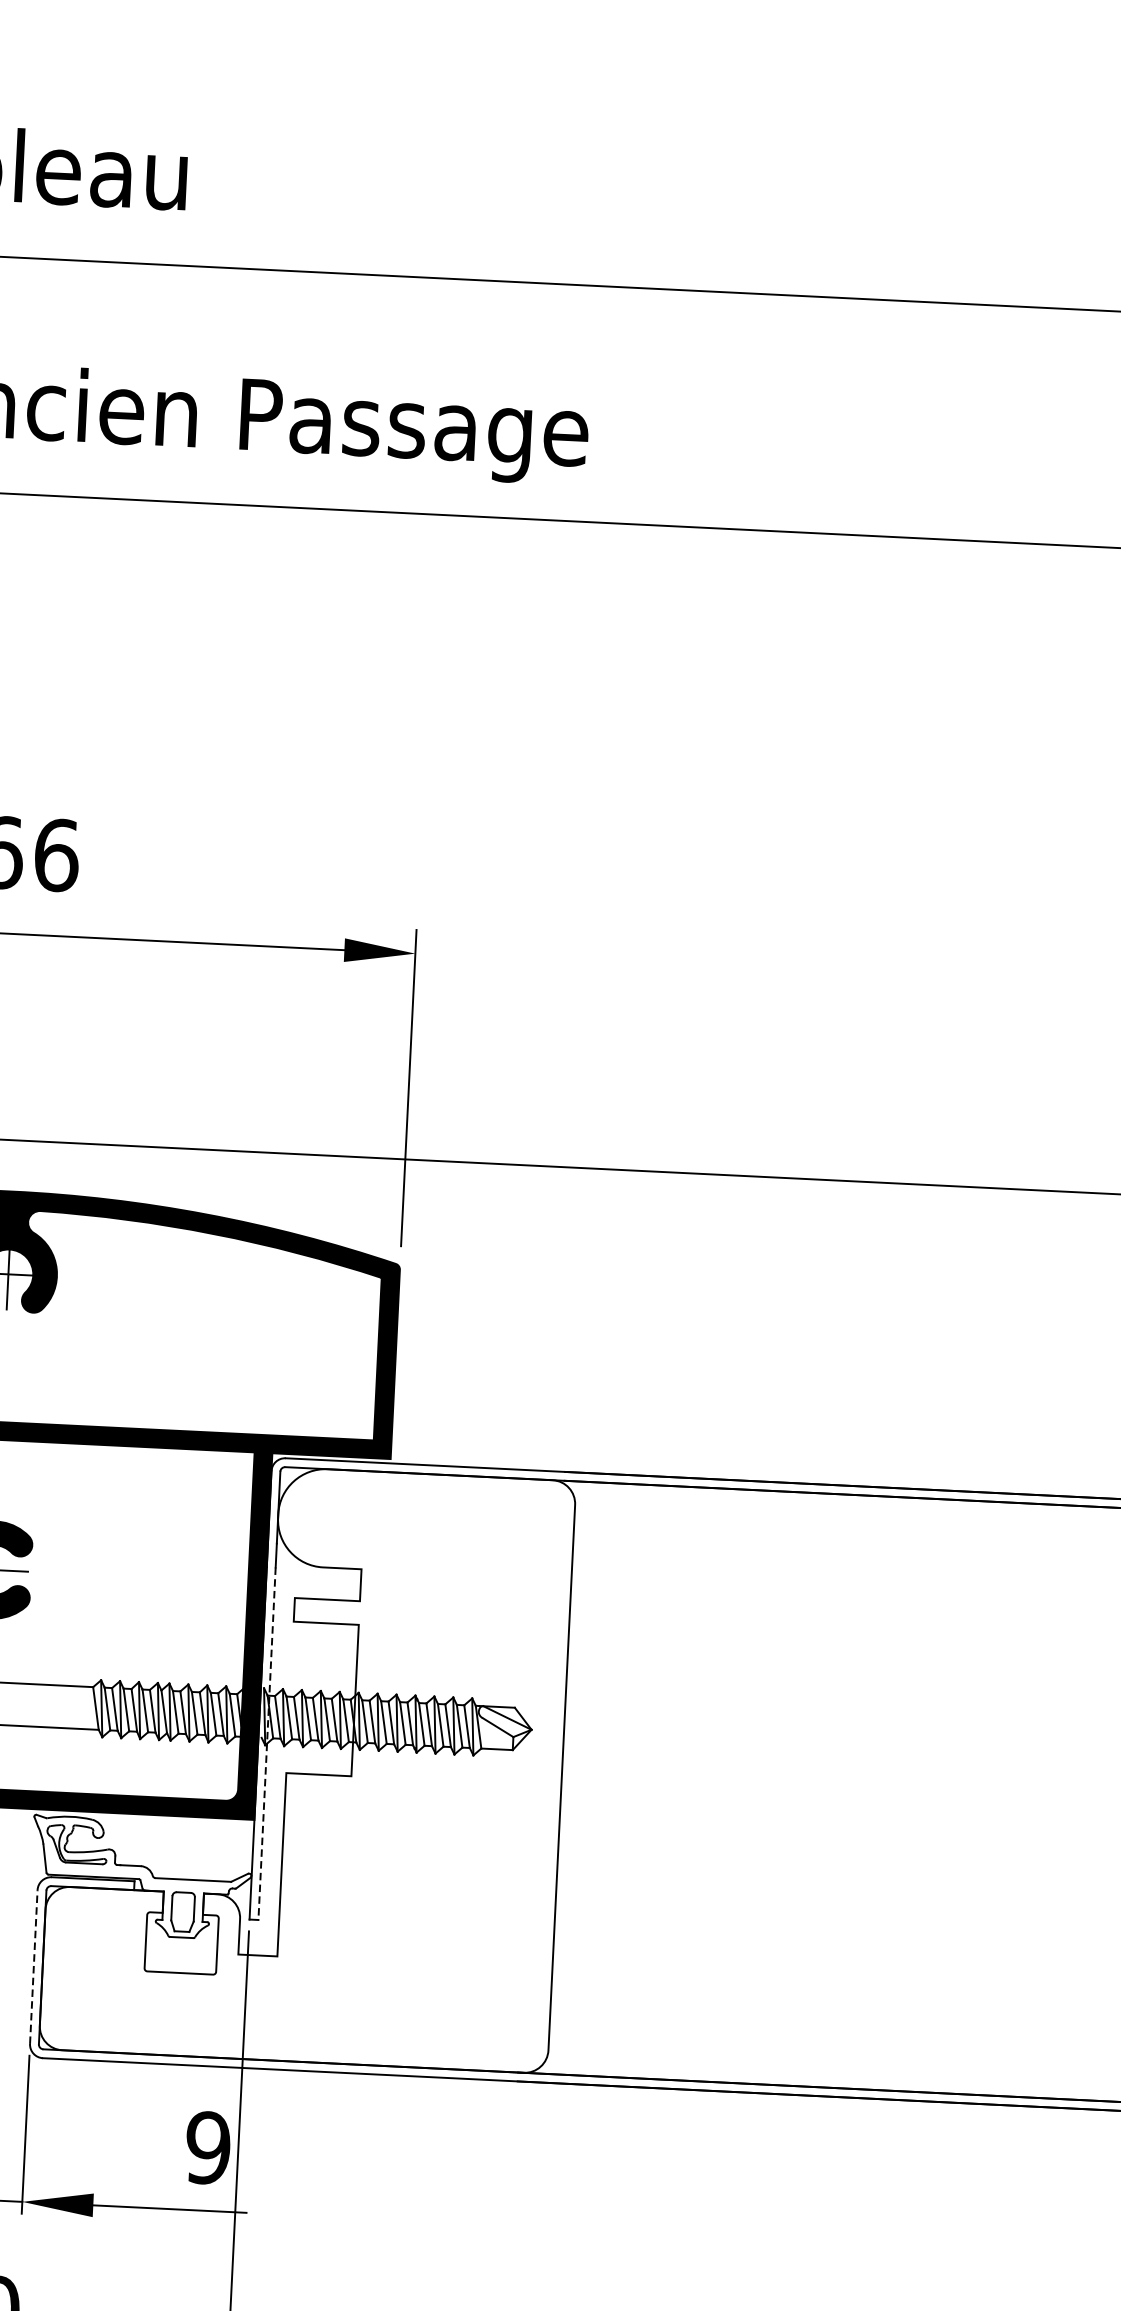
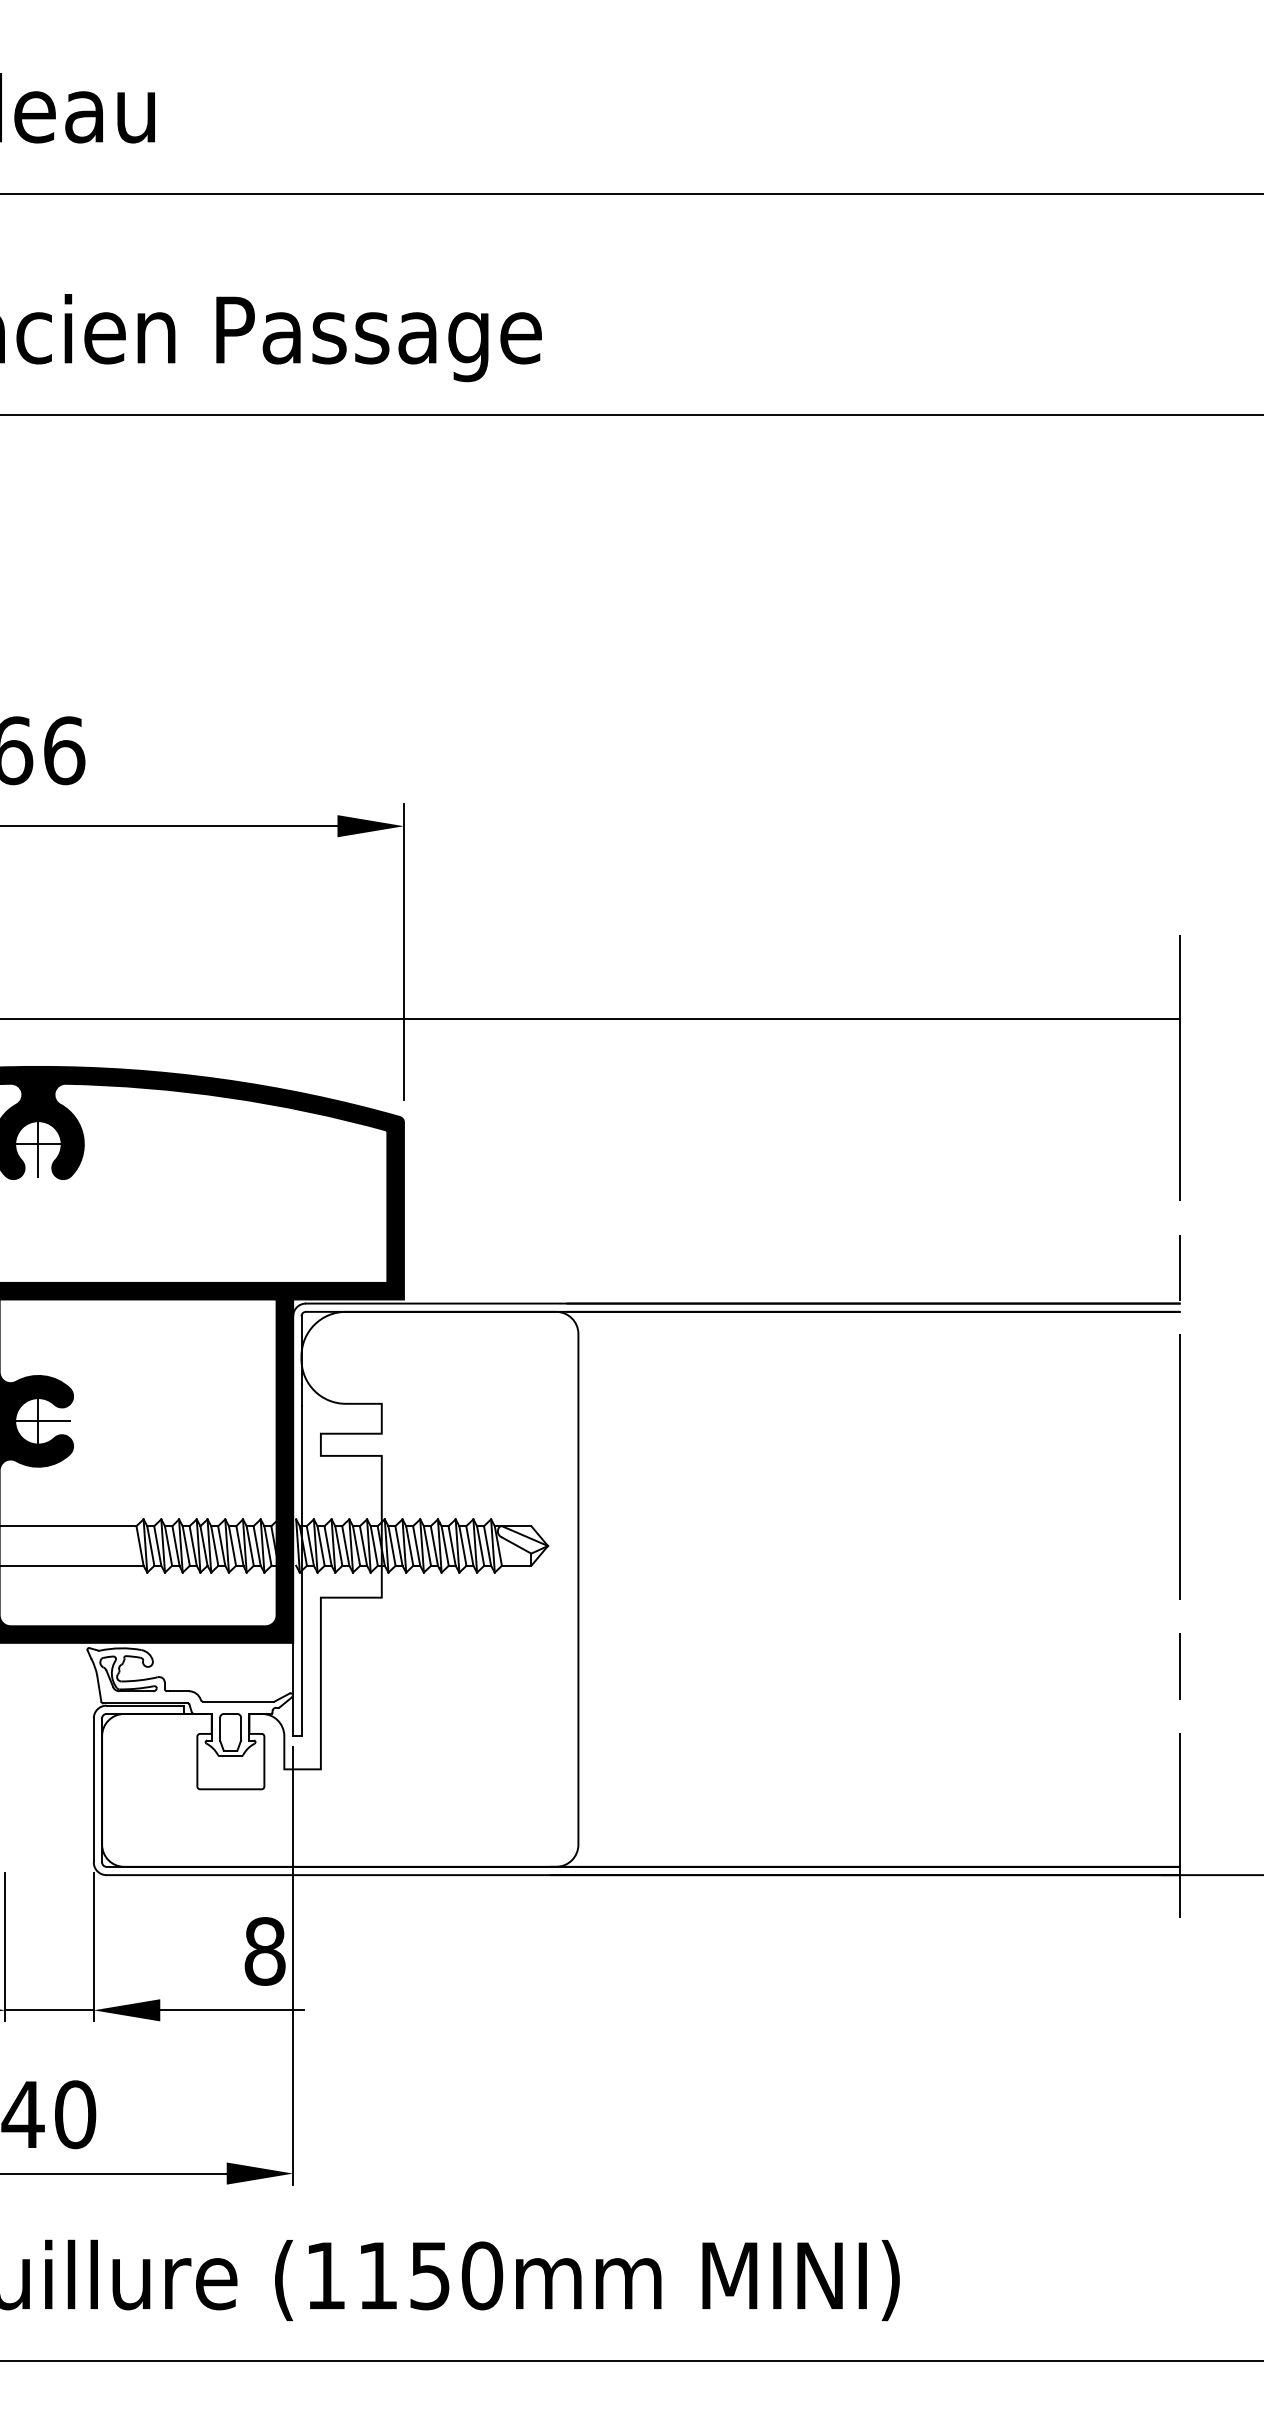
line: (267, 1744) -> (301, 1571), dashed -> solid
line: (33, 1967) -> (93, 1790), dashed -> solid
text: (207, 2147) -> (264, 1951), 9 -> 8

